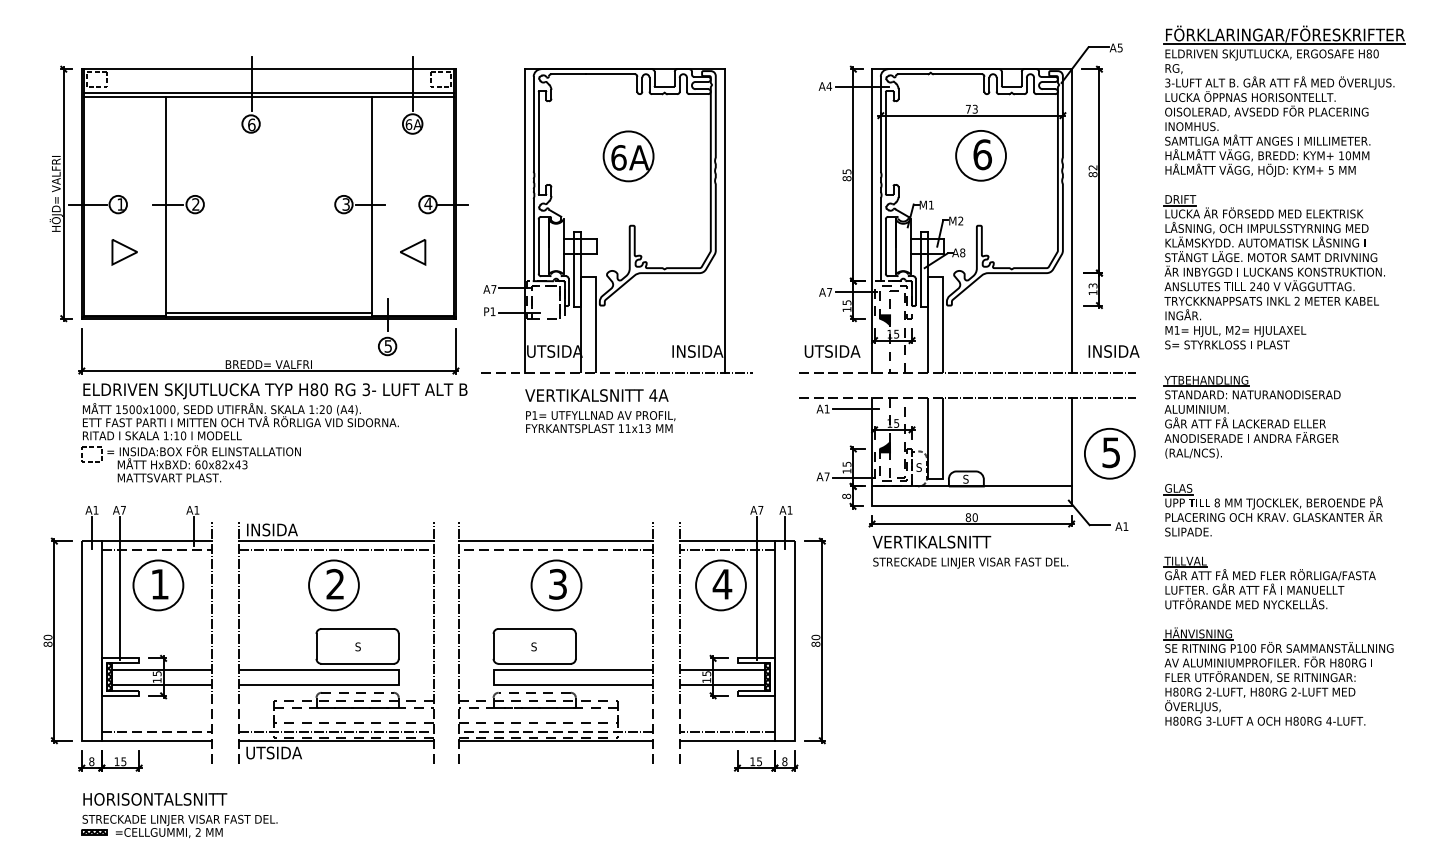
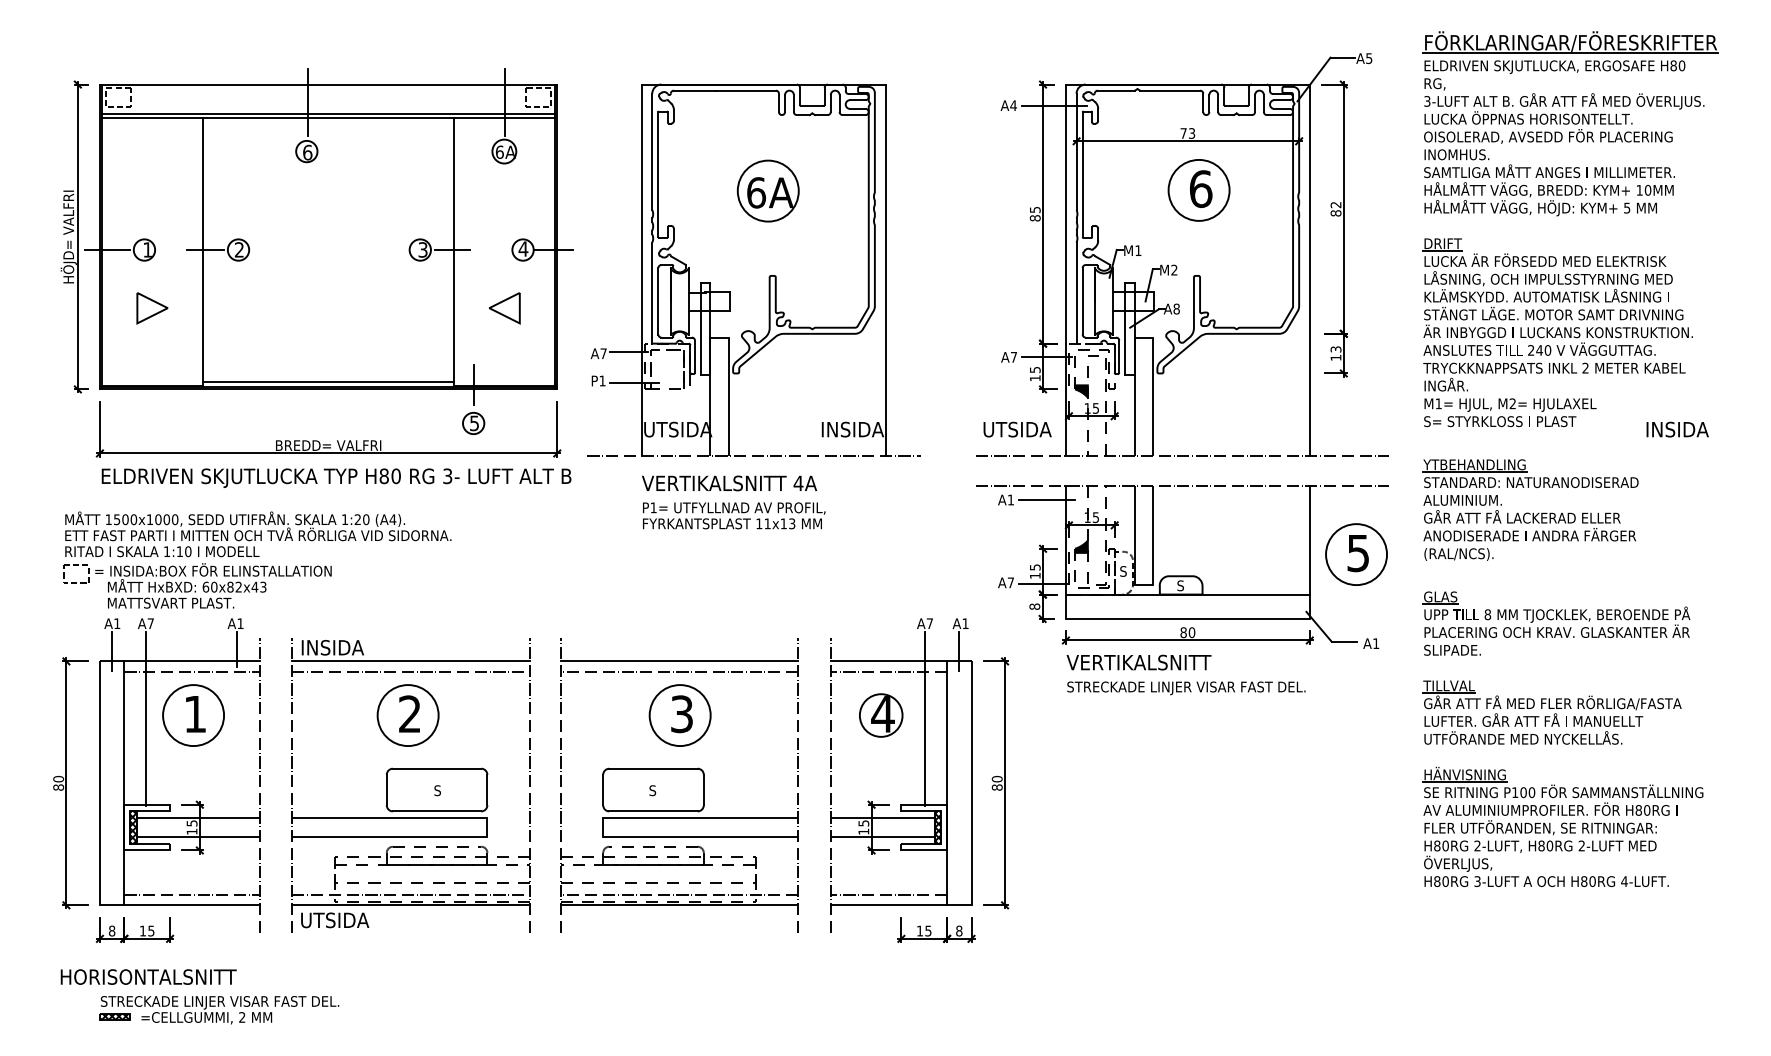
text: (1113, 351) -> (1677, 429), moved
part: (240, 442) -> (257, 559), moved
circle: (720, 585) -> (880, 715), size x0.7
text: (155, 798) -> (148, 976), moved

